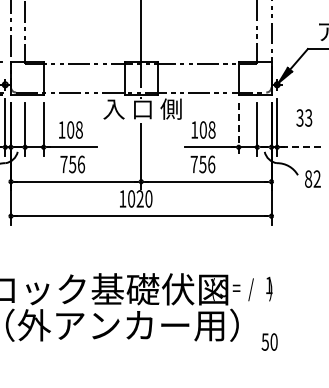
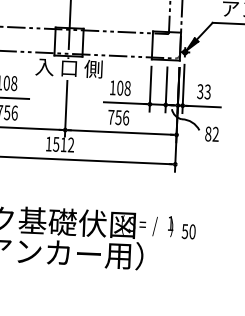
text: (304, 117) -> (204, 91), moved
line: (238, 130) -> (150, 89), dashed -> solid
line: (302, 147) -> (204, 106), dashed -> solid
text: (139, 198) -> (63, 144), 1020 -> 1512
text: (269, 341) -> (188, 231), moved

